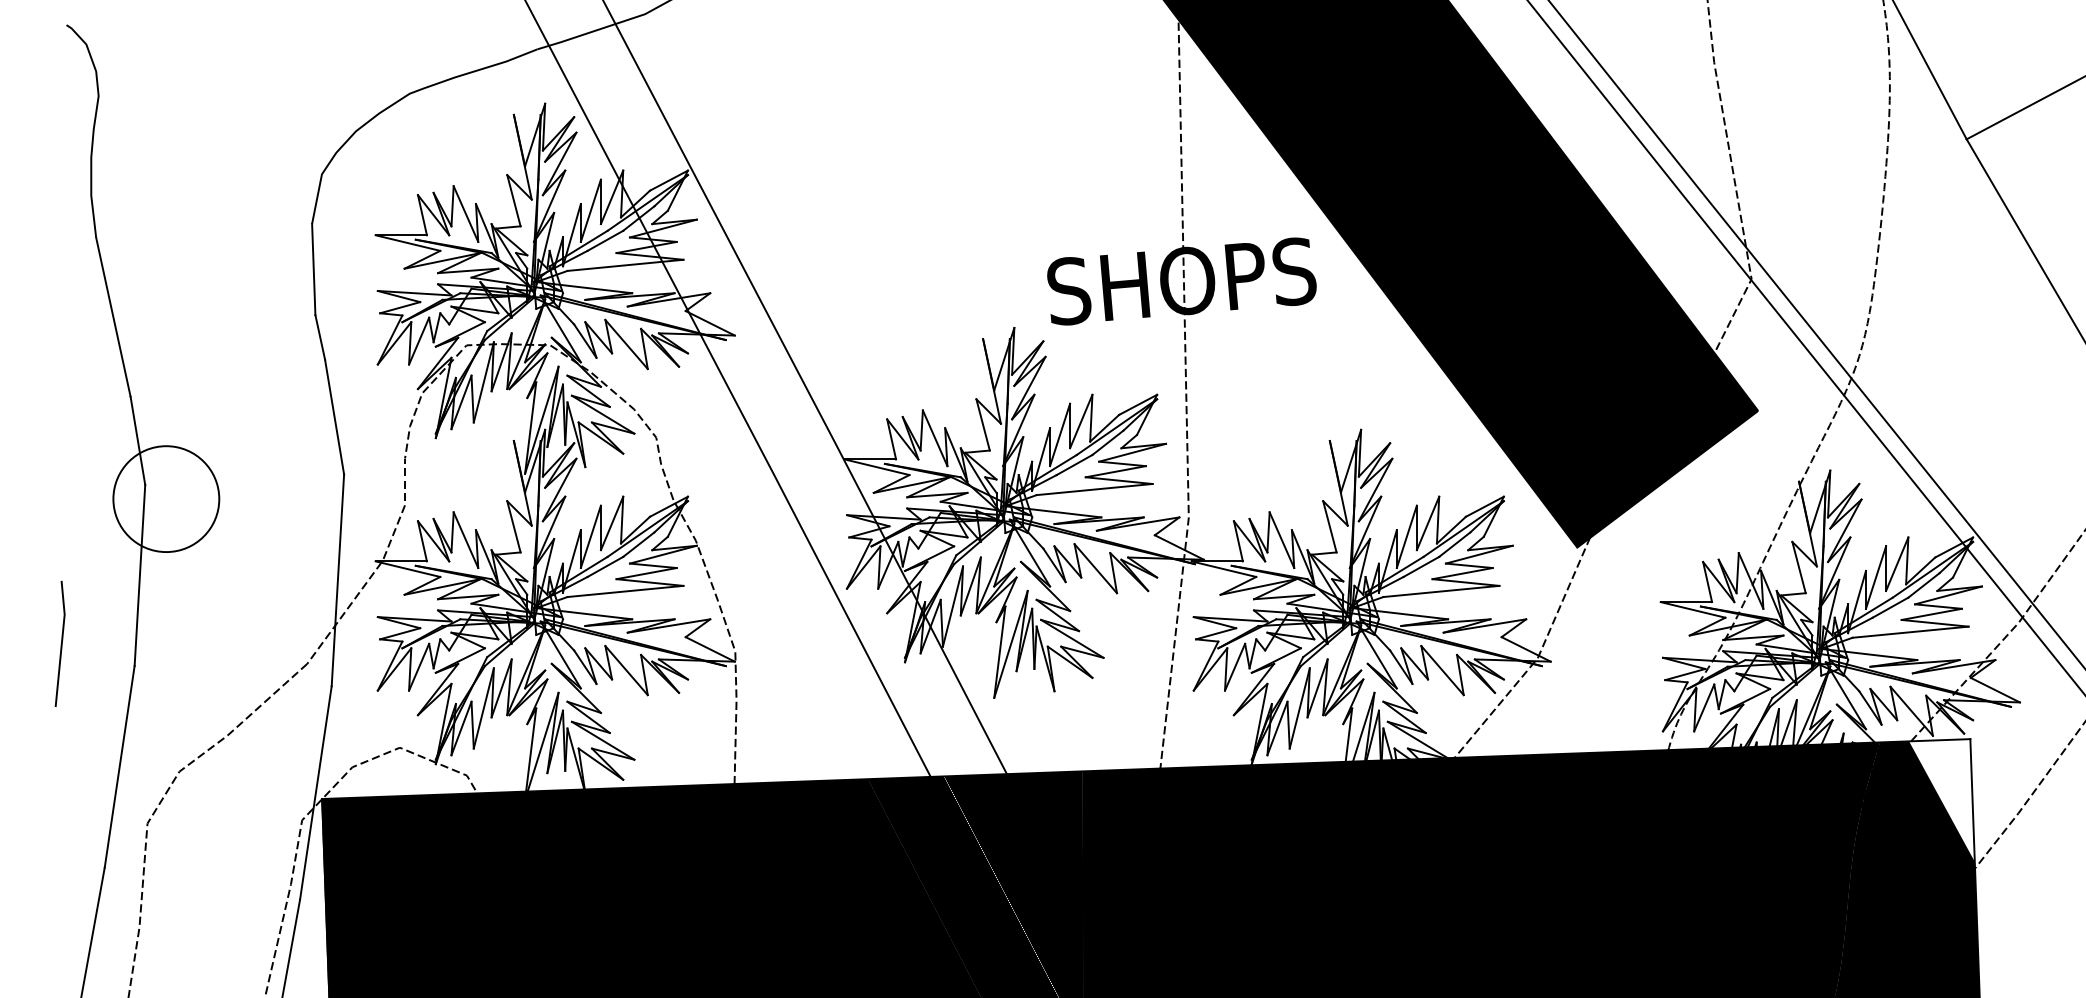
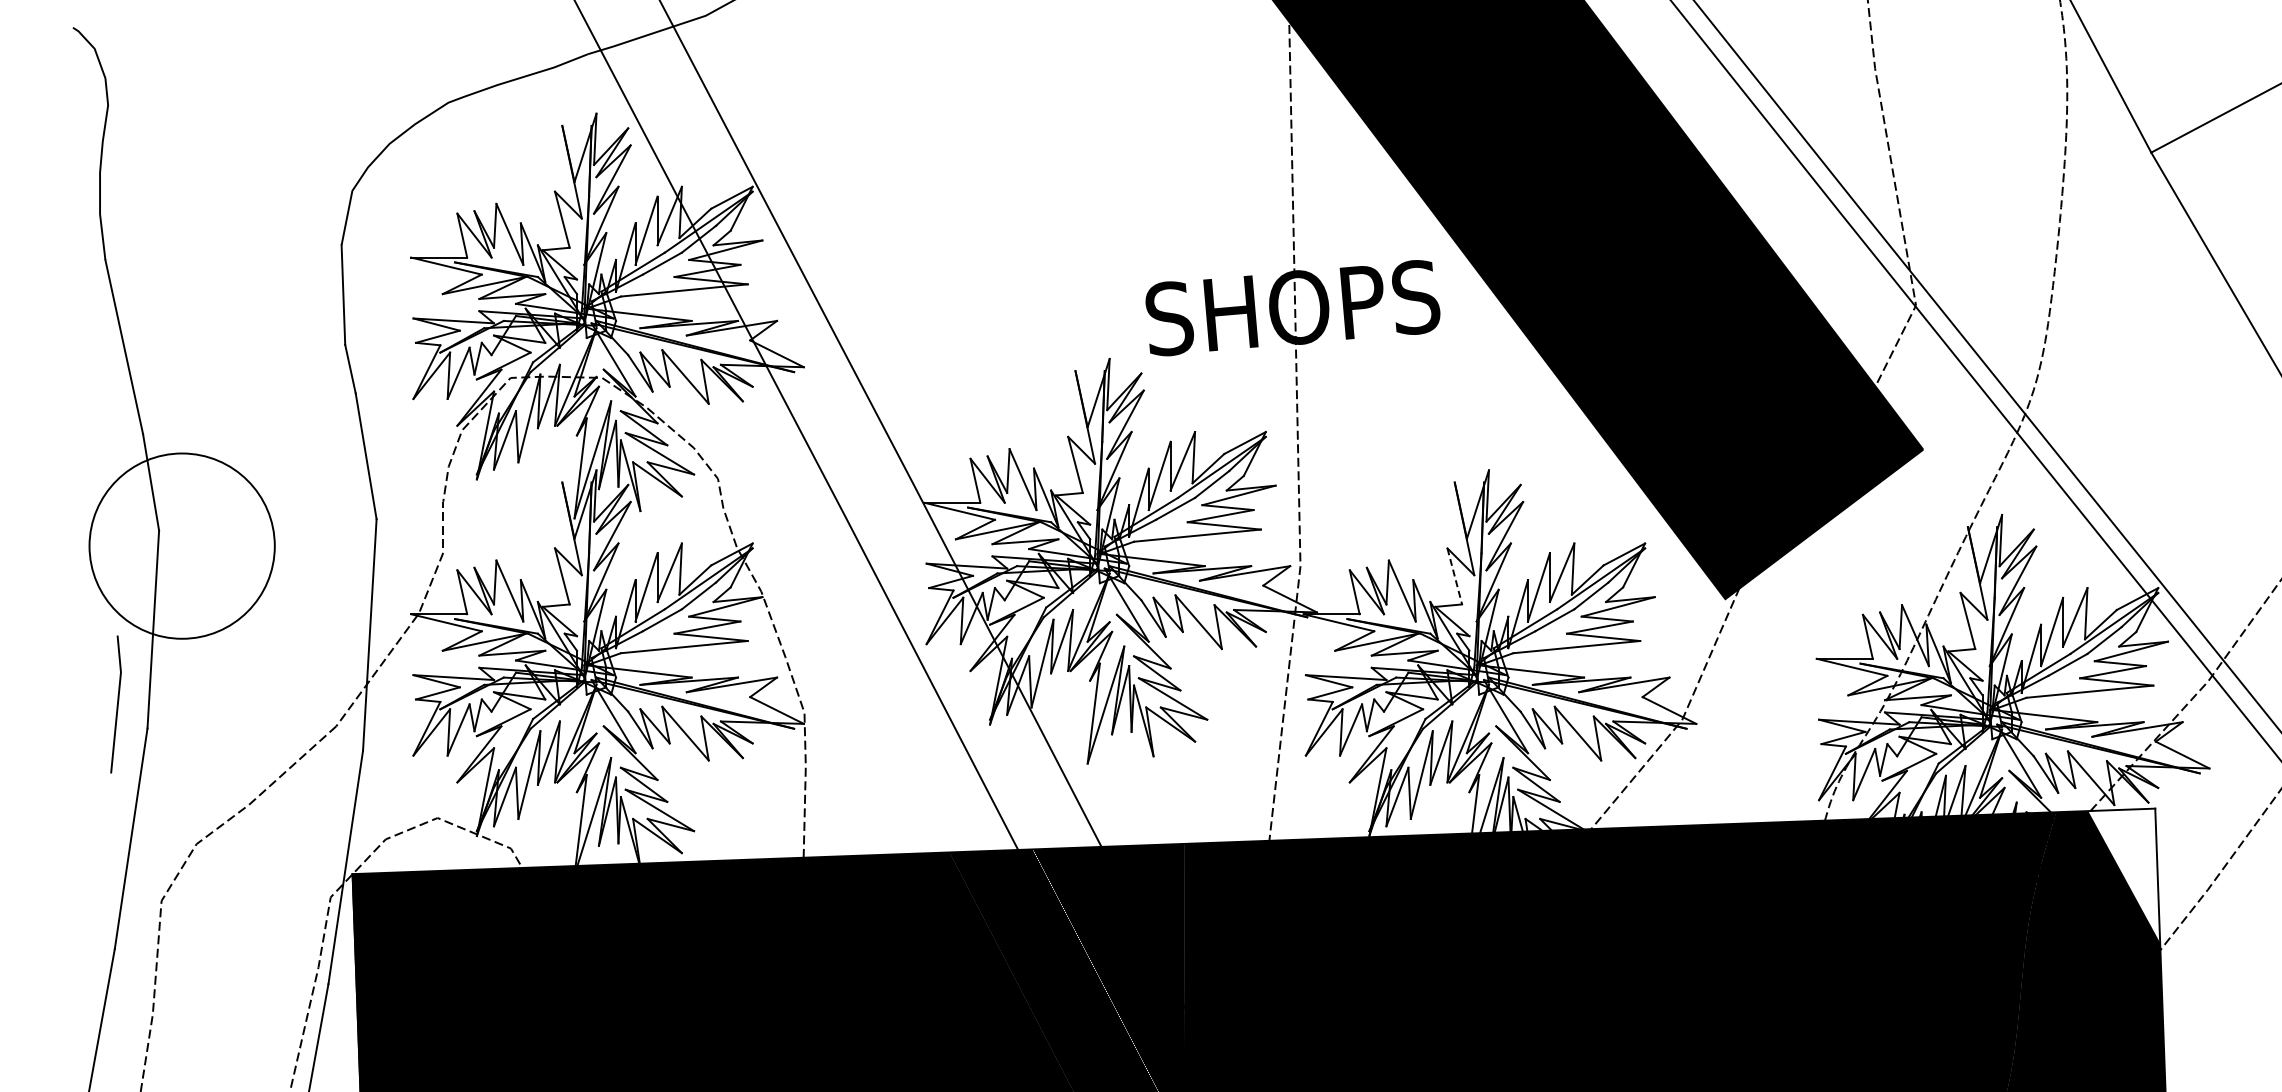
circle: (166, 499) -> (182, 546), size x1.6
line: (1329, 526) -> (1454, 576), solid -> dashed
line: (60, 644) -> (116, 705), moved

